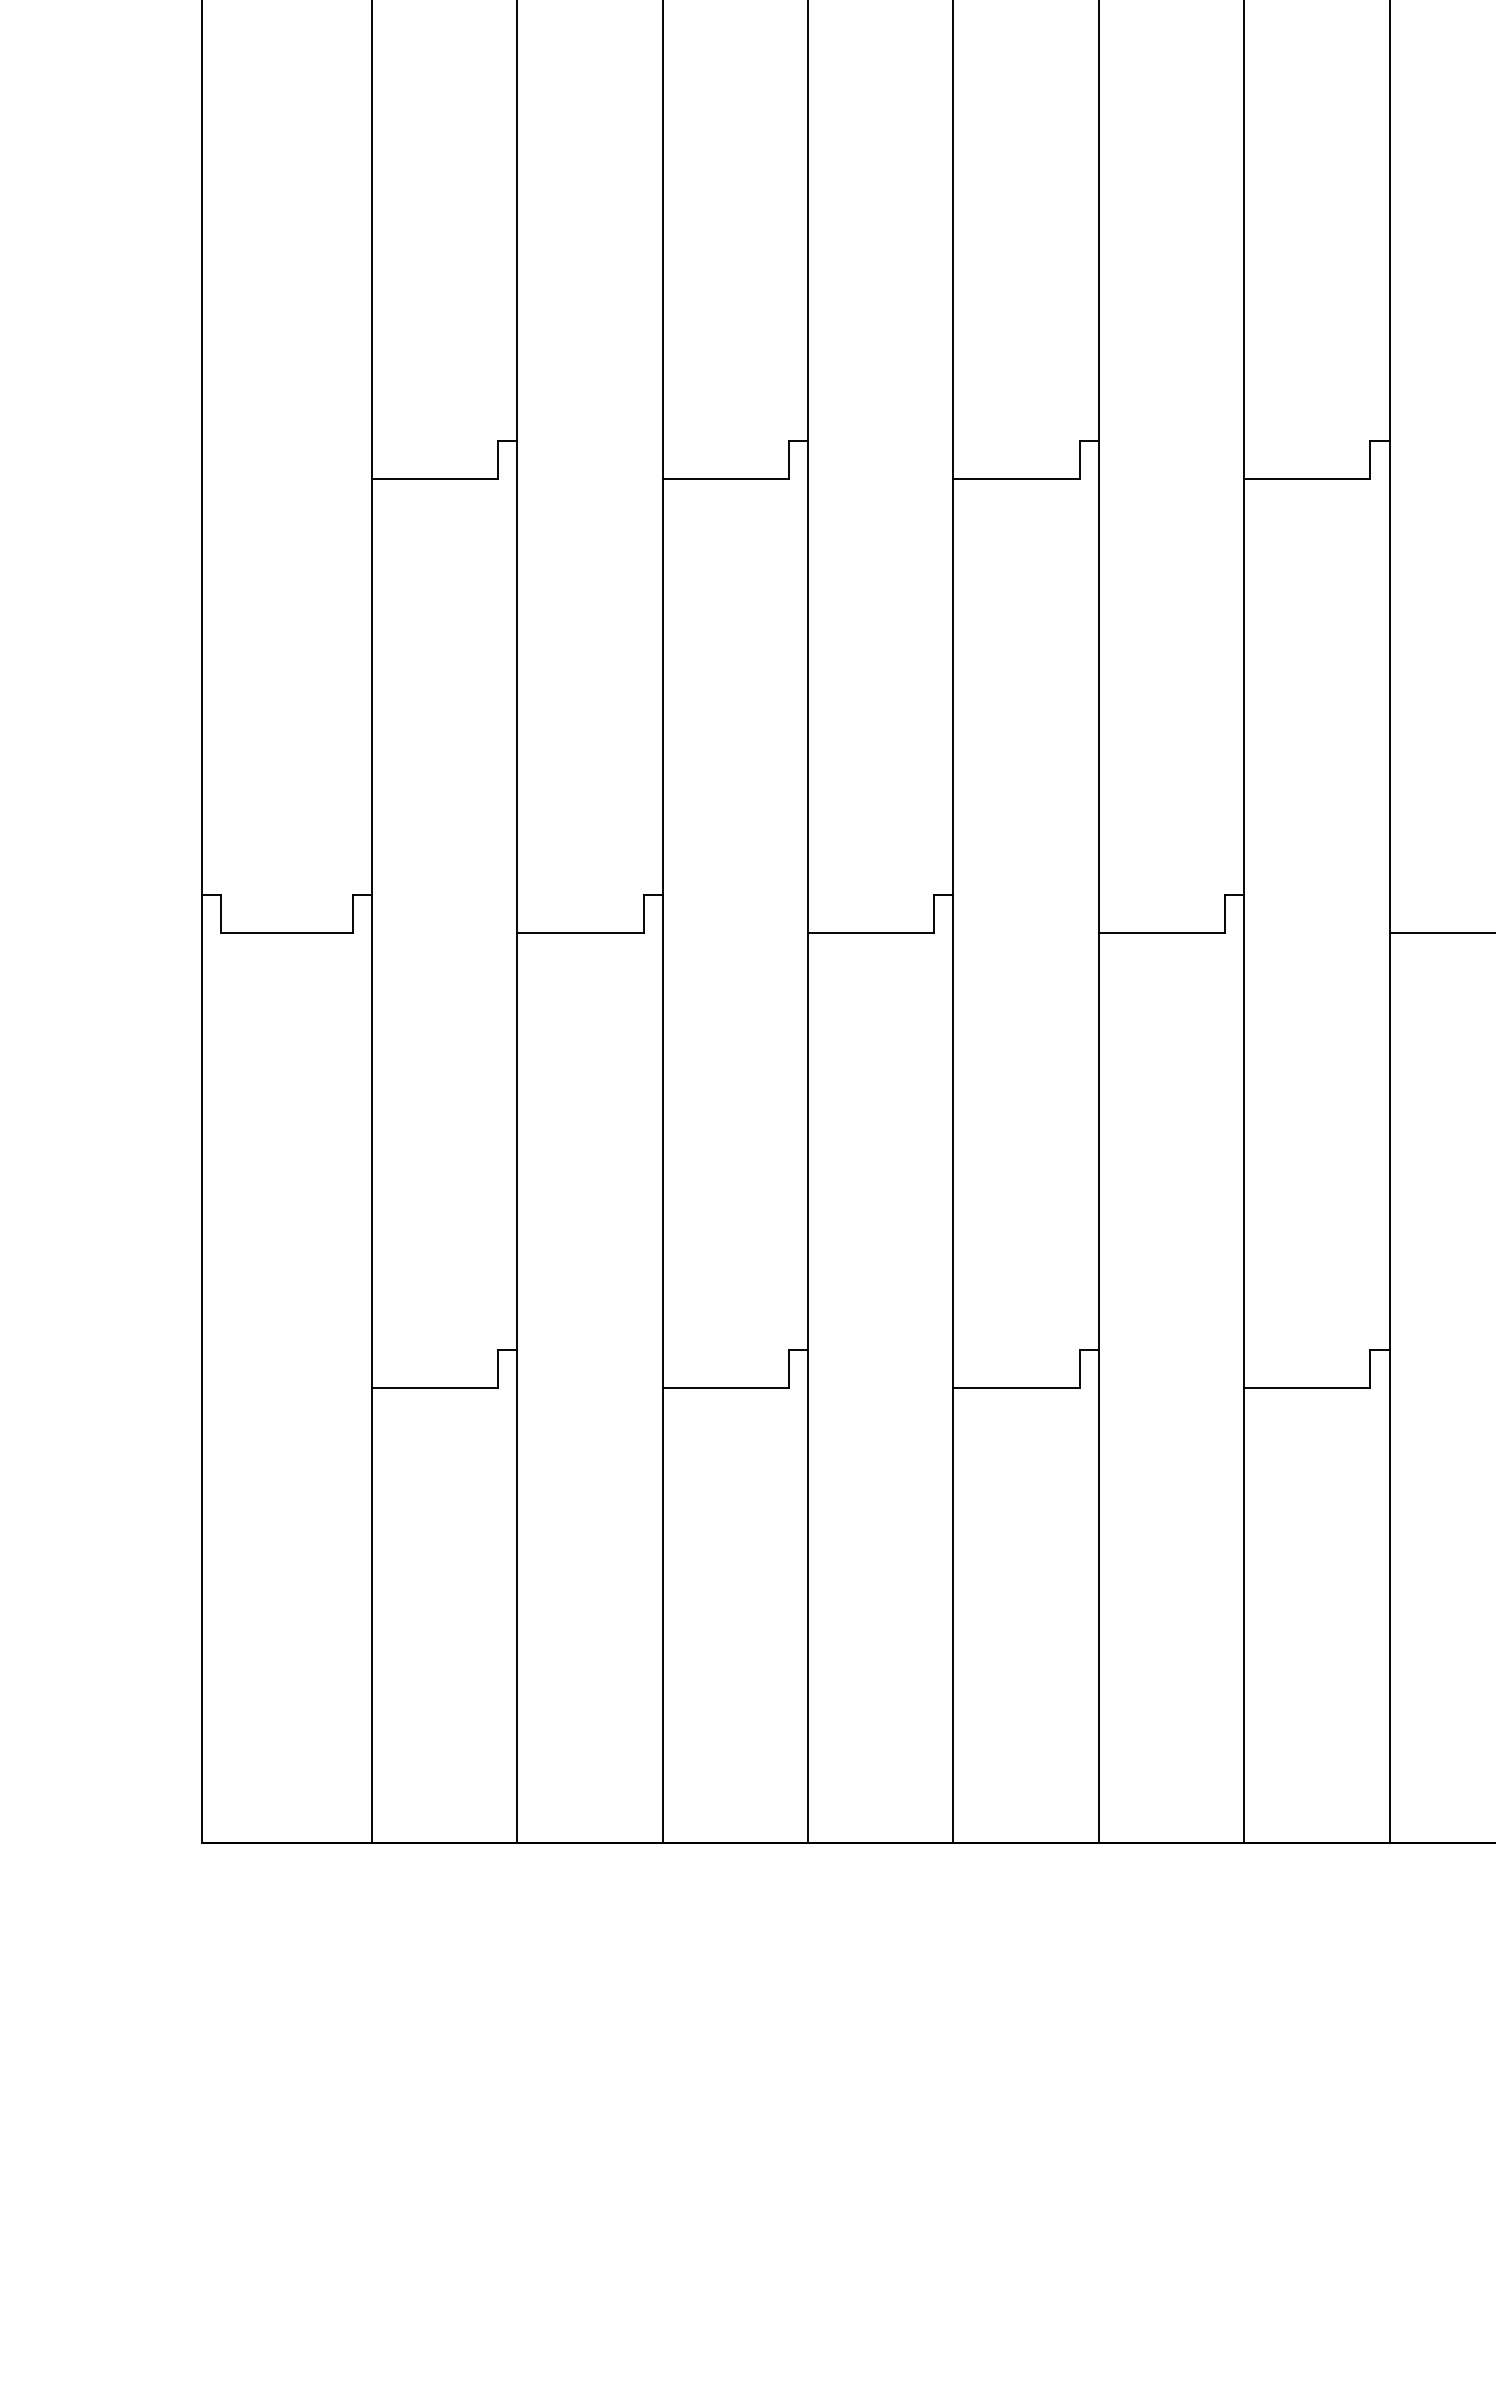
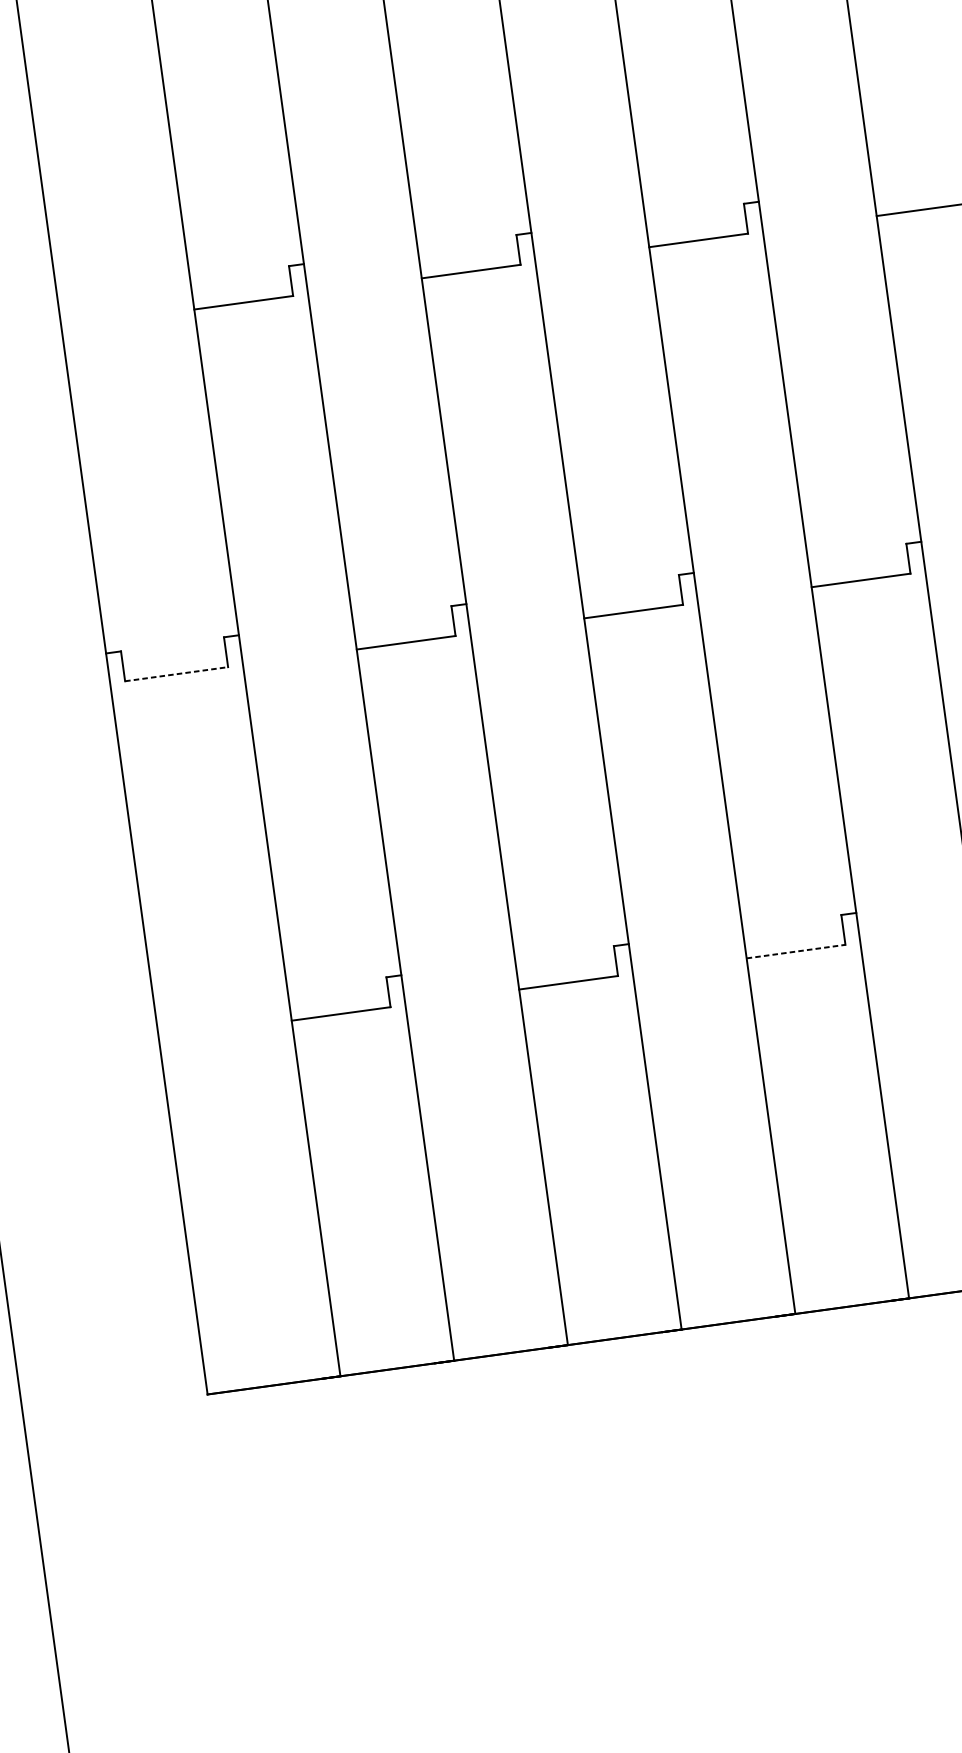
line: (287, 933) -> (177, 674), solid -> dashed
line: (1017, 1387) -> (796, 951), solid -> dashed

